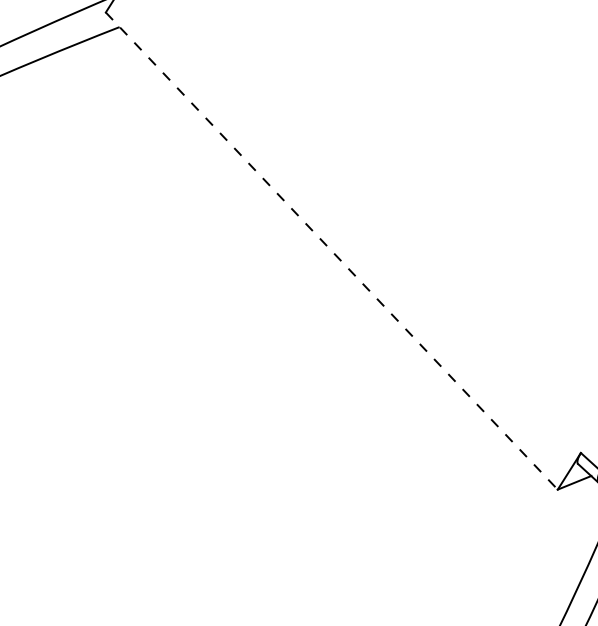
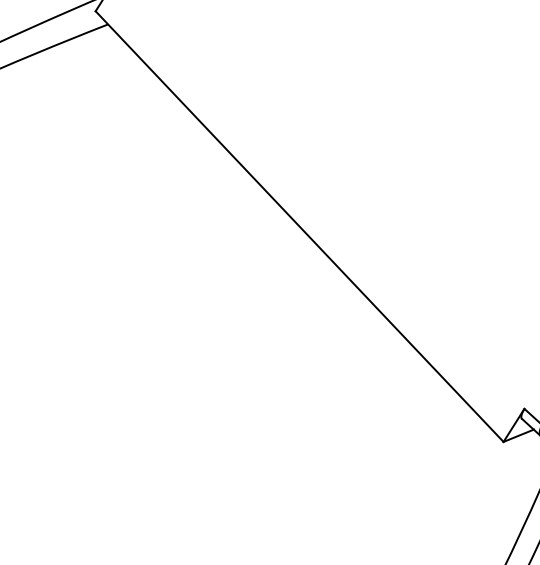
line: (331, 250) -> (299, 226), dashed -> solid

